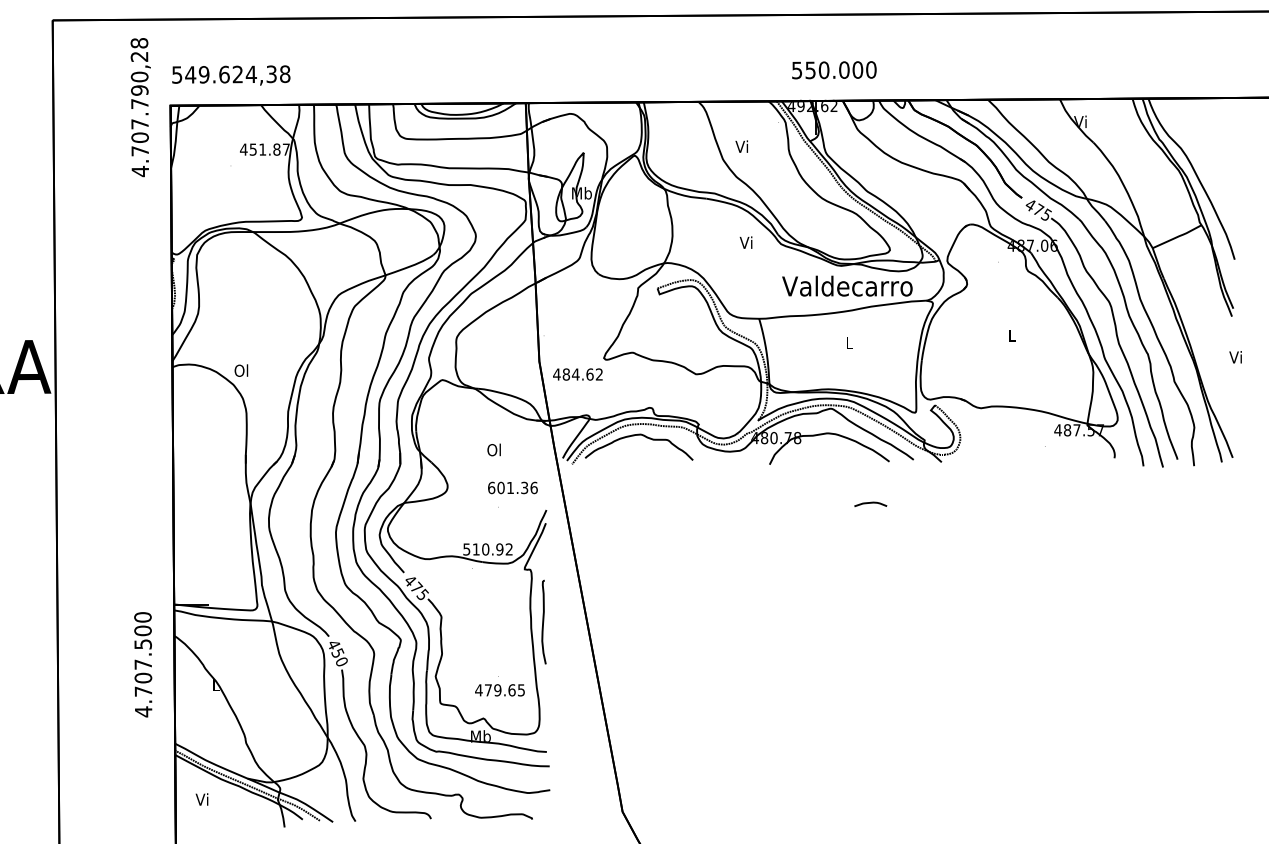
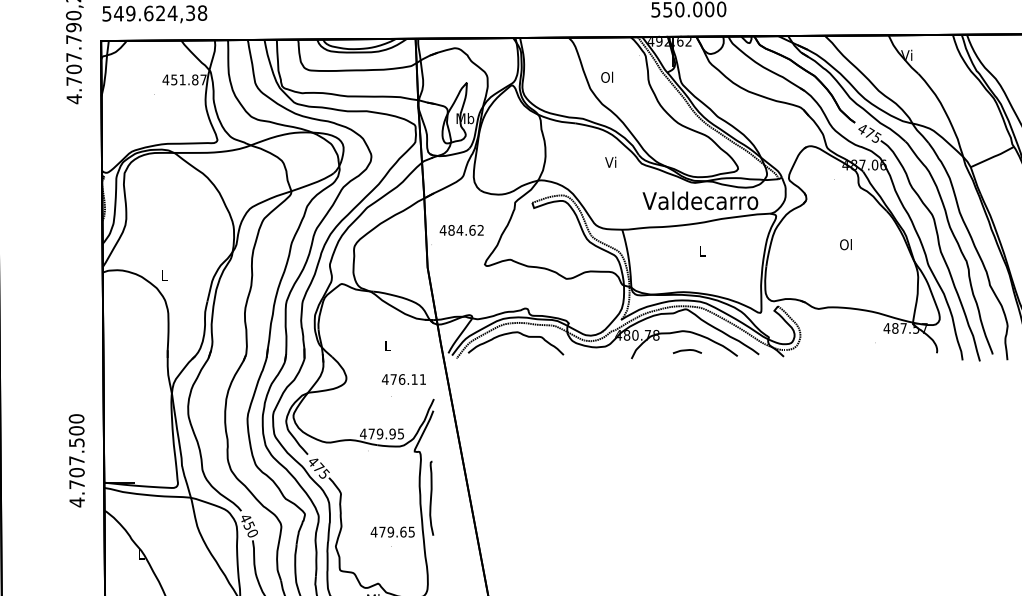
text: (741, 146) -> (606, 77), Vi -> Ol
text: (1011, 335) -> (845, 244), L -> Ol
text: (241, 370) -> (163, 275), Ol -> L
text: (577, 374) -> (461, 230), moved
text: (493, 449) -> (387, 345), Ol -> L
text: (512, 487) -> (403, 379), 601.36 -> 476.11
curve: (870, 503) -> (687, 350), moved
text: (487, 549) -> (381, 434), 510.92 -> 479.95
text: (143, 664) -> (77, 460), moved
text: (499, 690) -> (392, 532), moved

